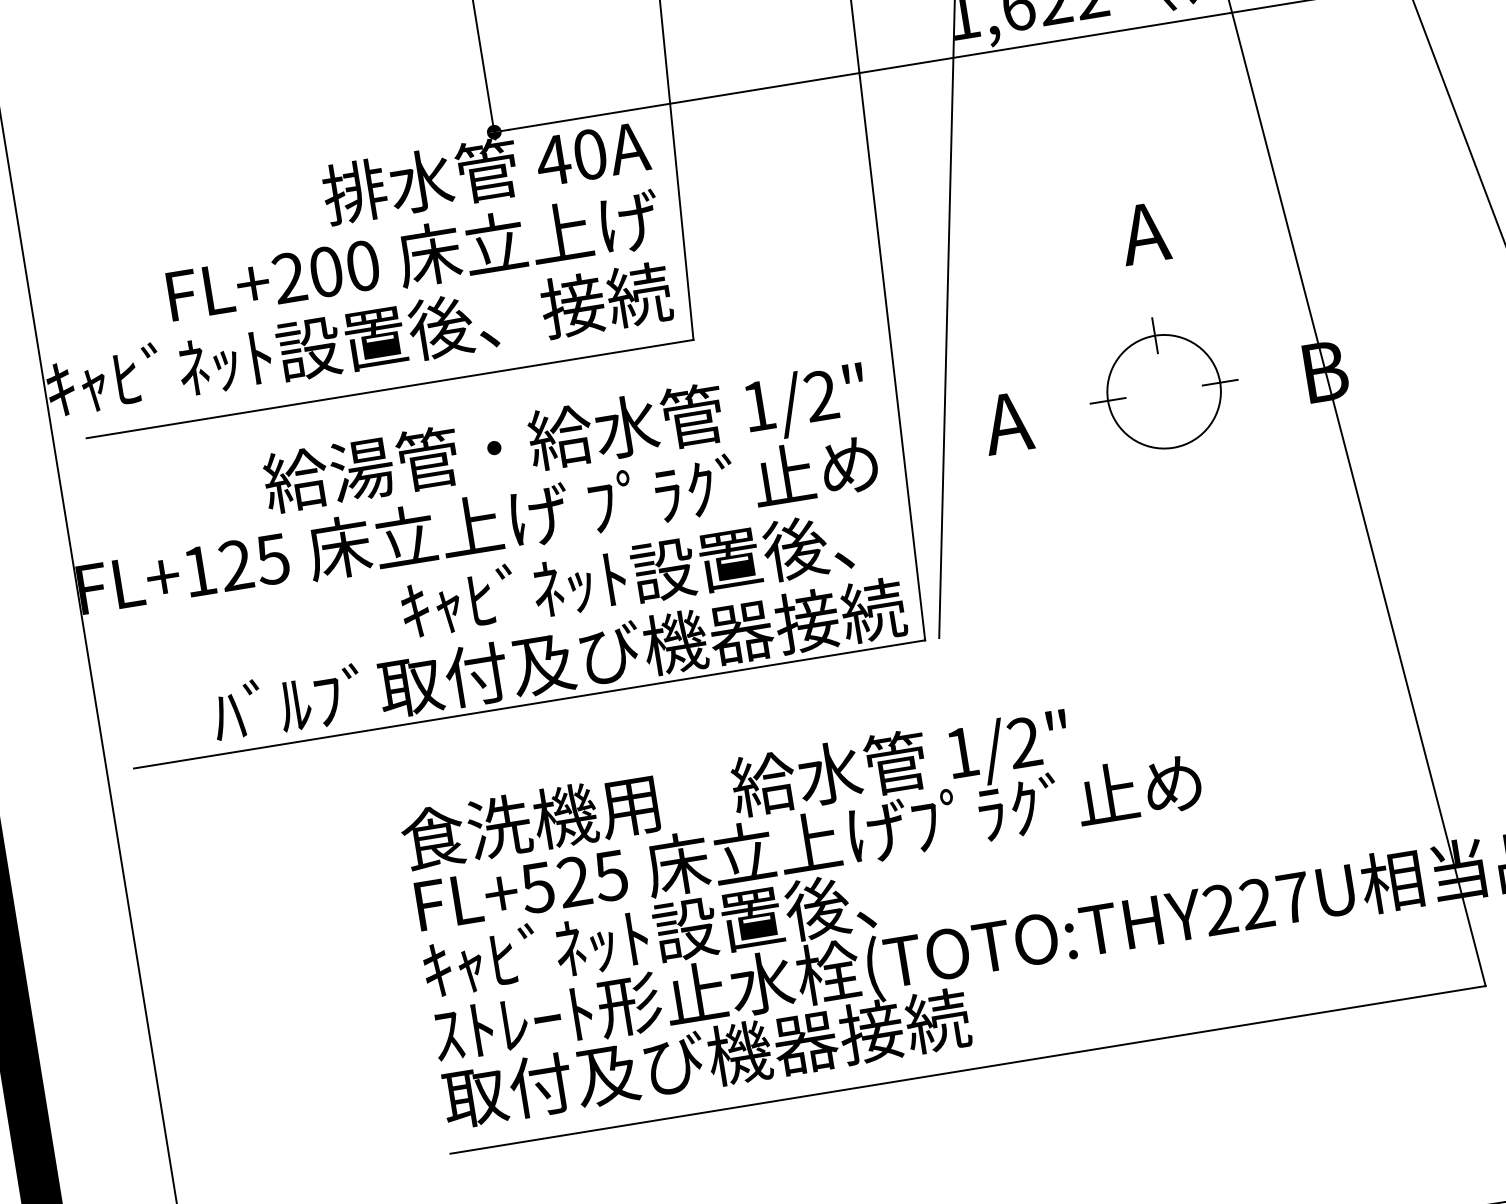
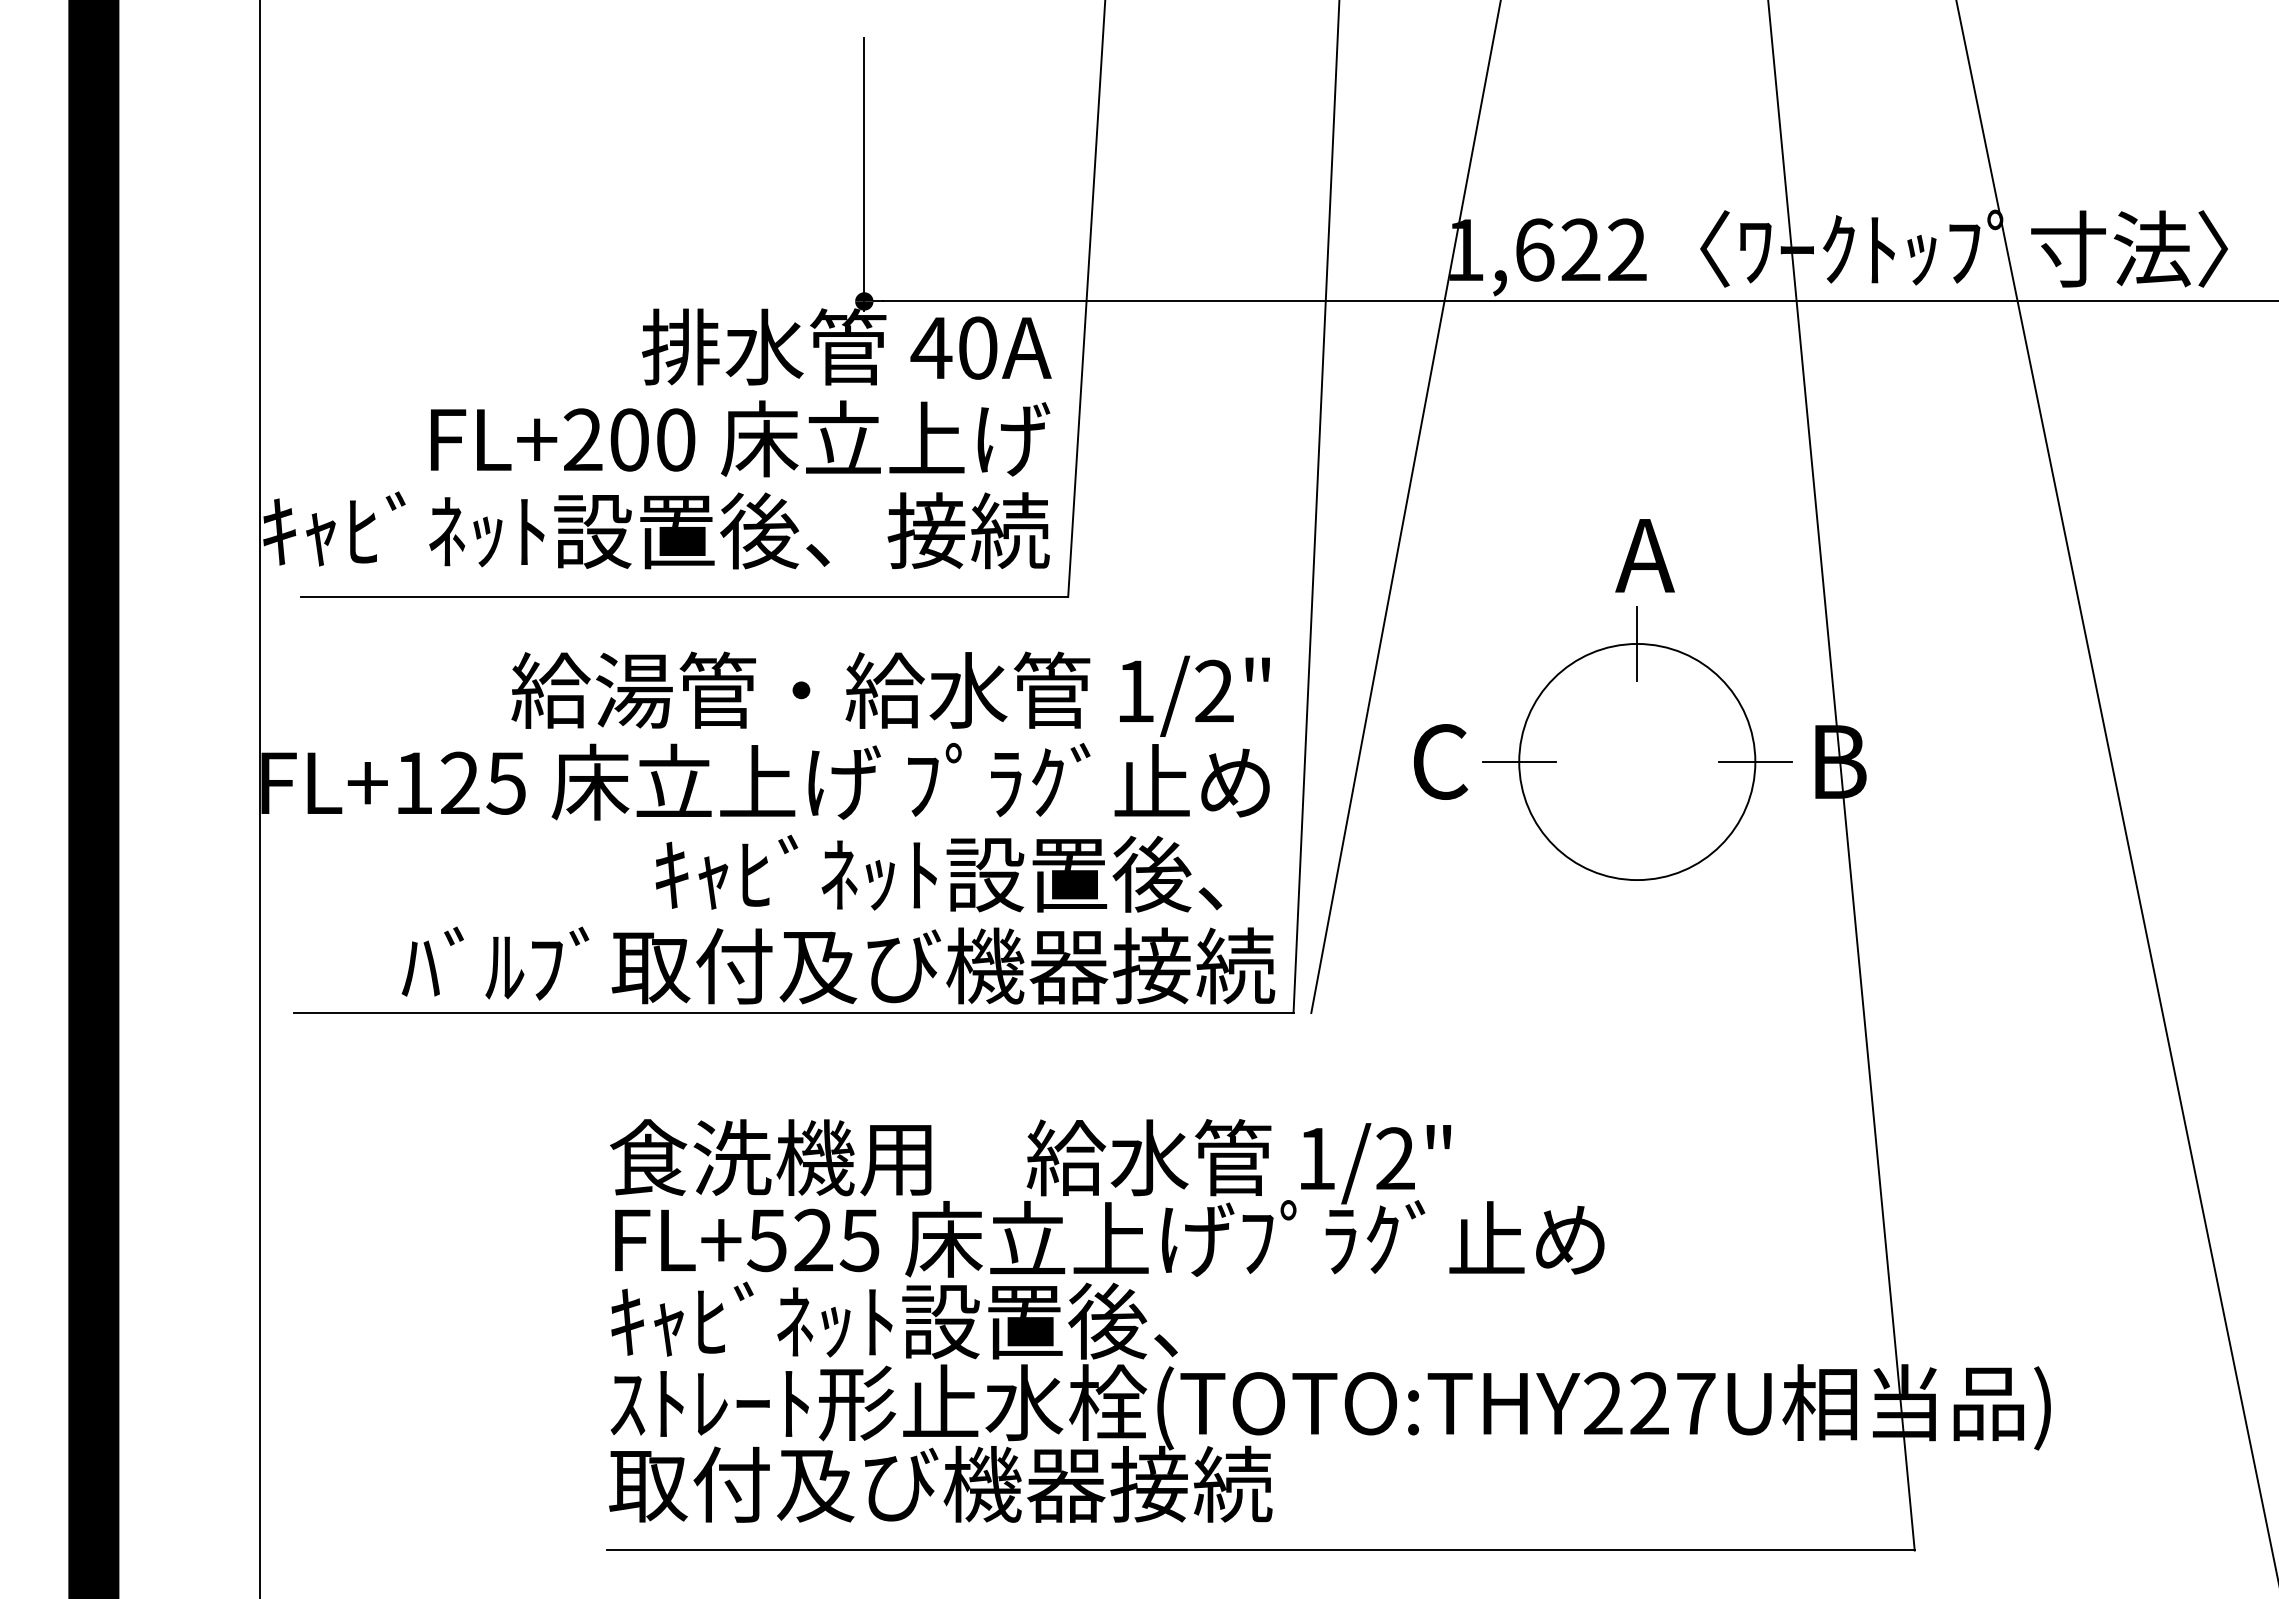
part: (1162, 382) -> (1637, 743), size x1.67
text: (1007, 422) -> (1438, 761), A -> C

